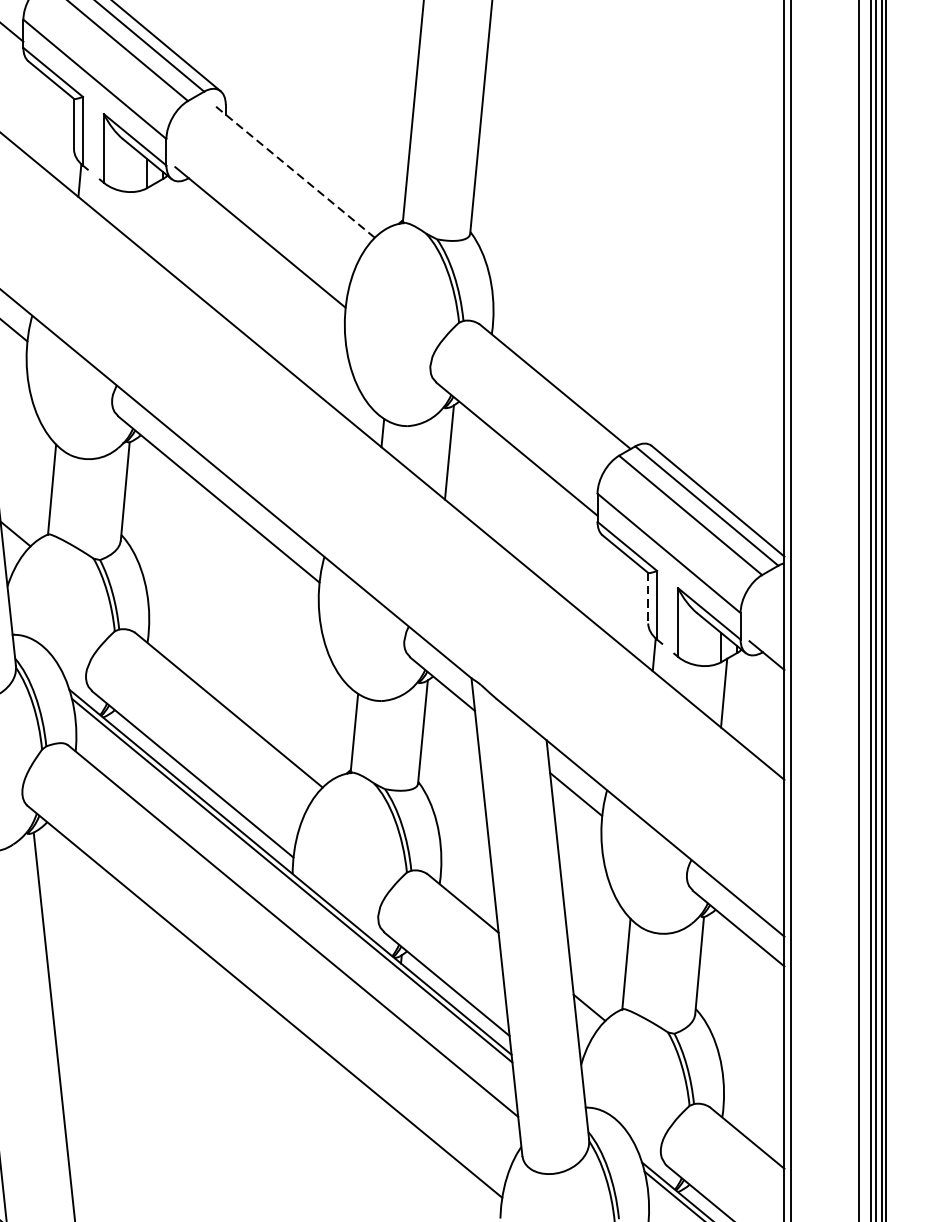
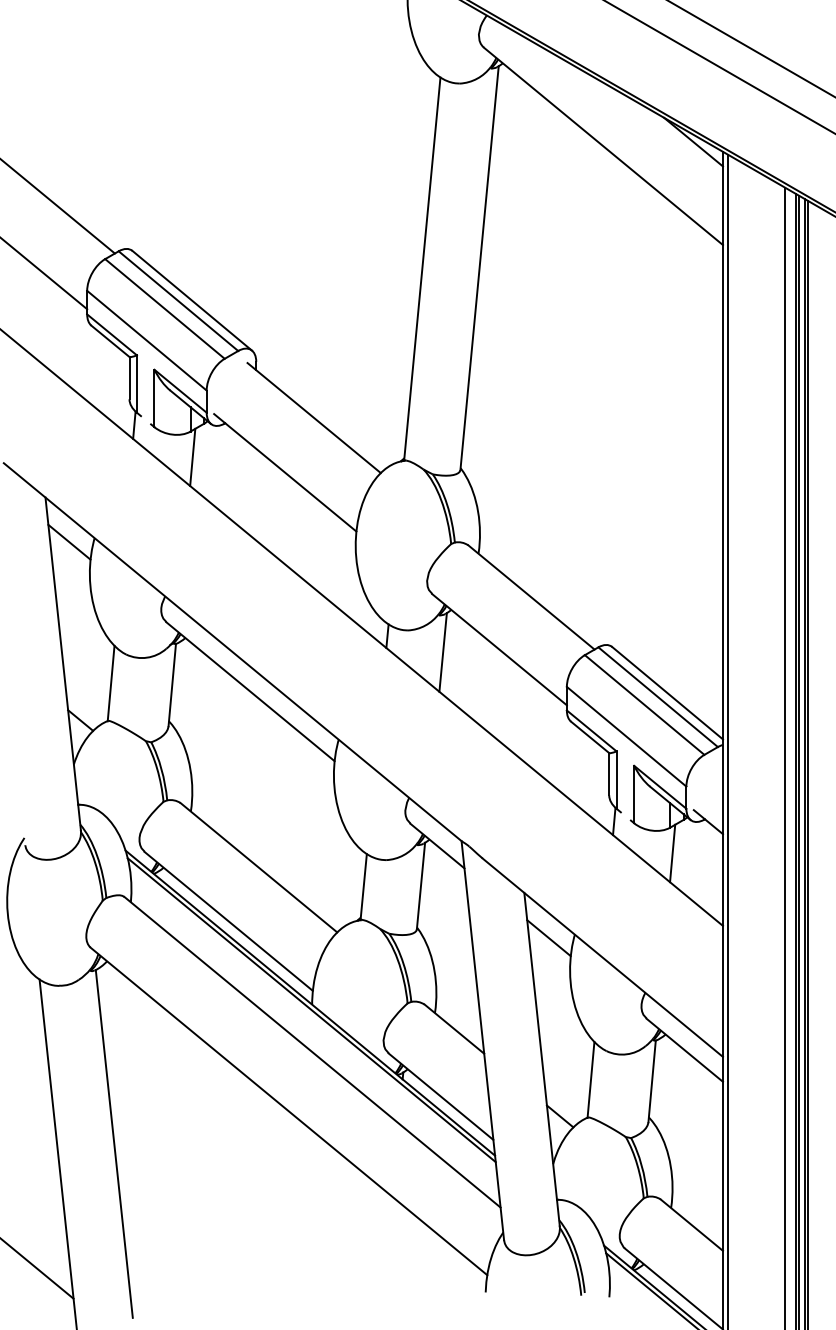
line: (294, 171) -> (313, 417), dashed -> solid
line: (149, 219) -> (192, 457), added
line: (648, 598) -> (609, 774), dashed -> solid

